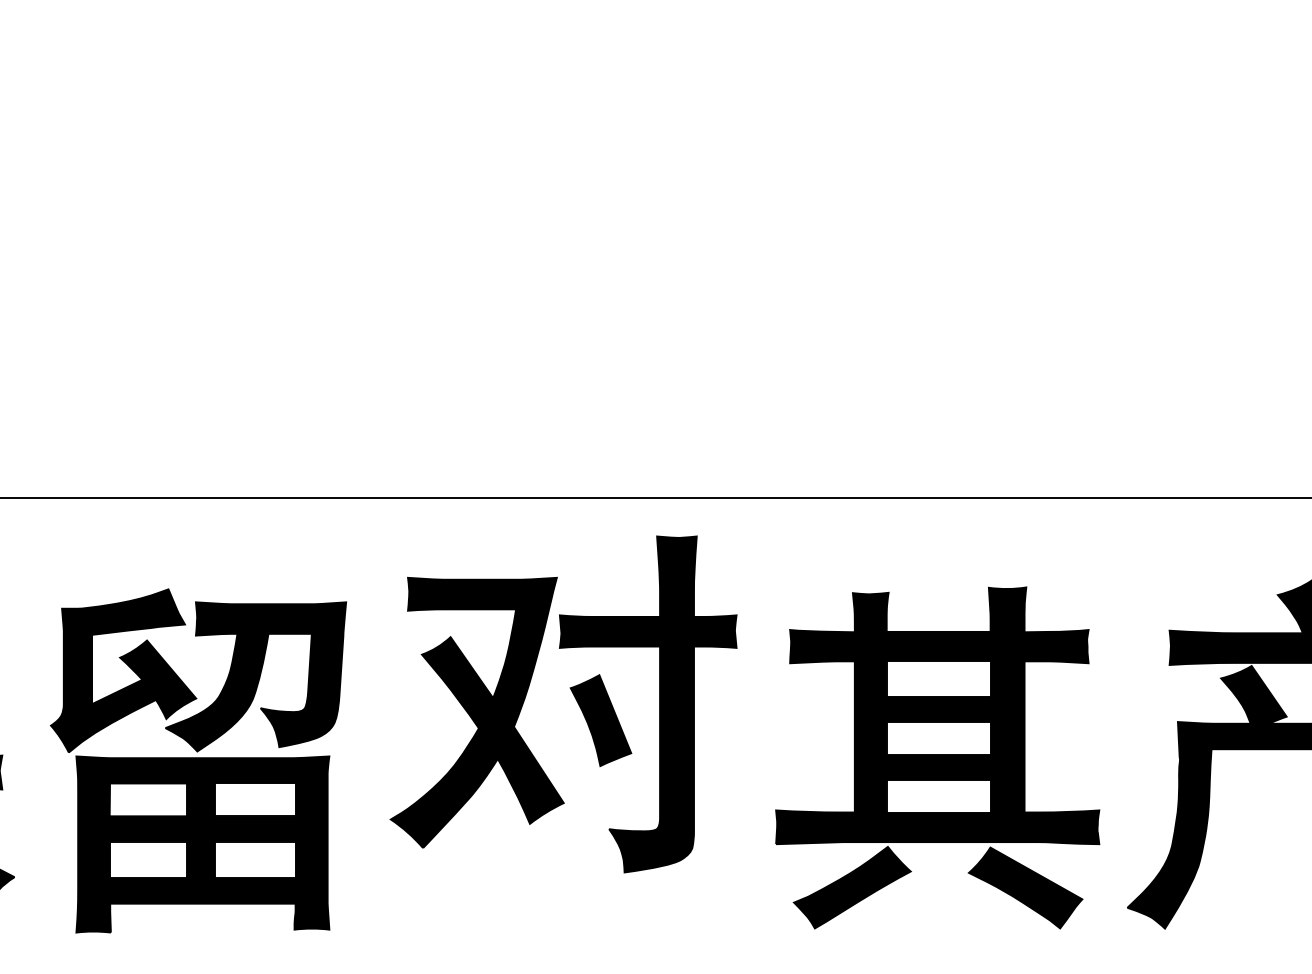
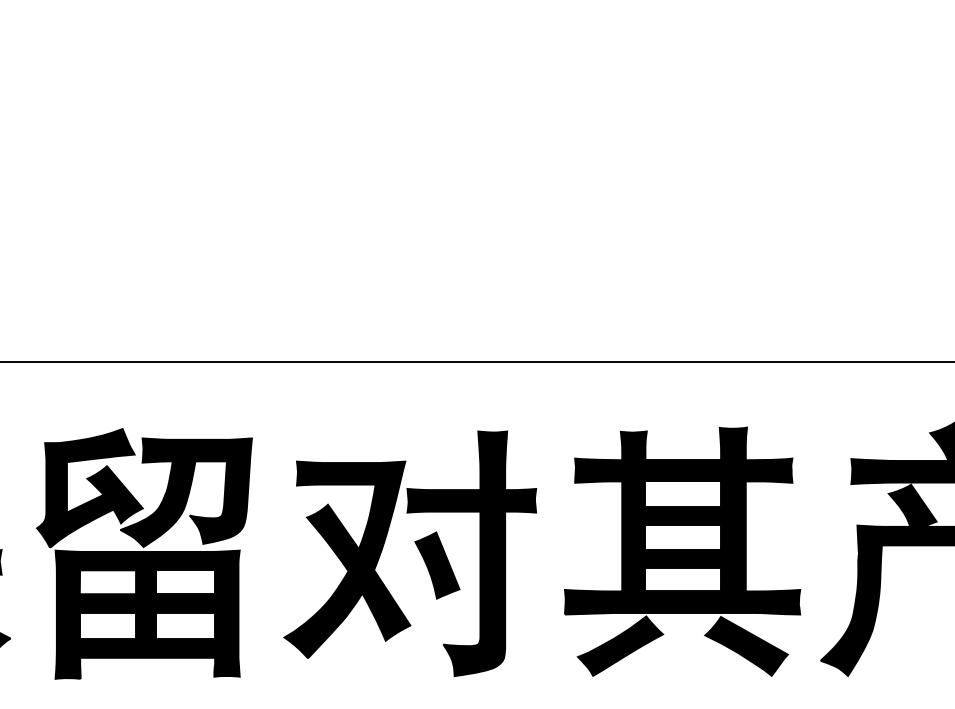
part: (574, 699) -> (418, 550), moved

